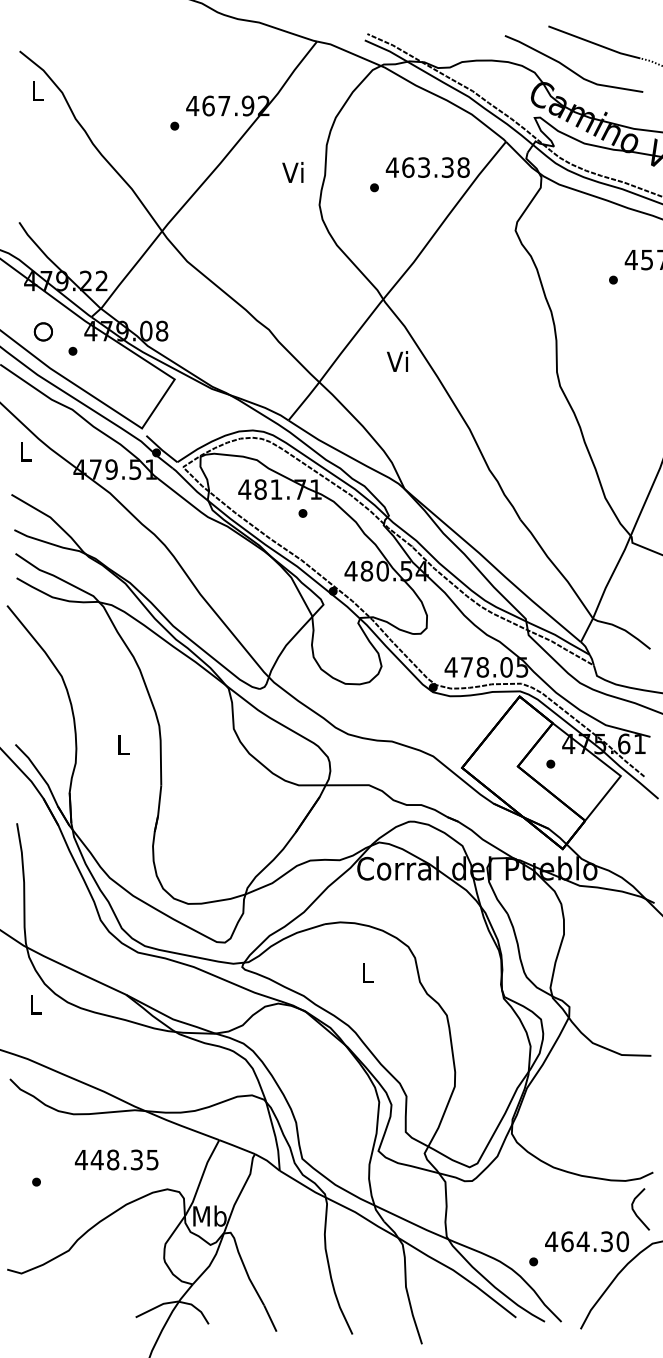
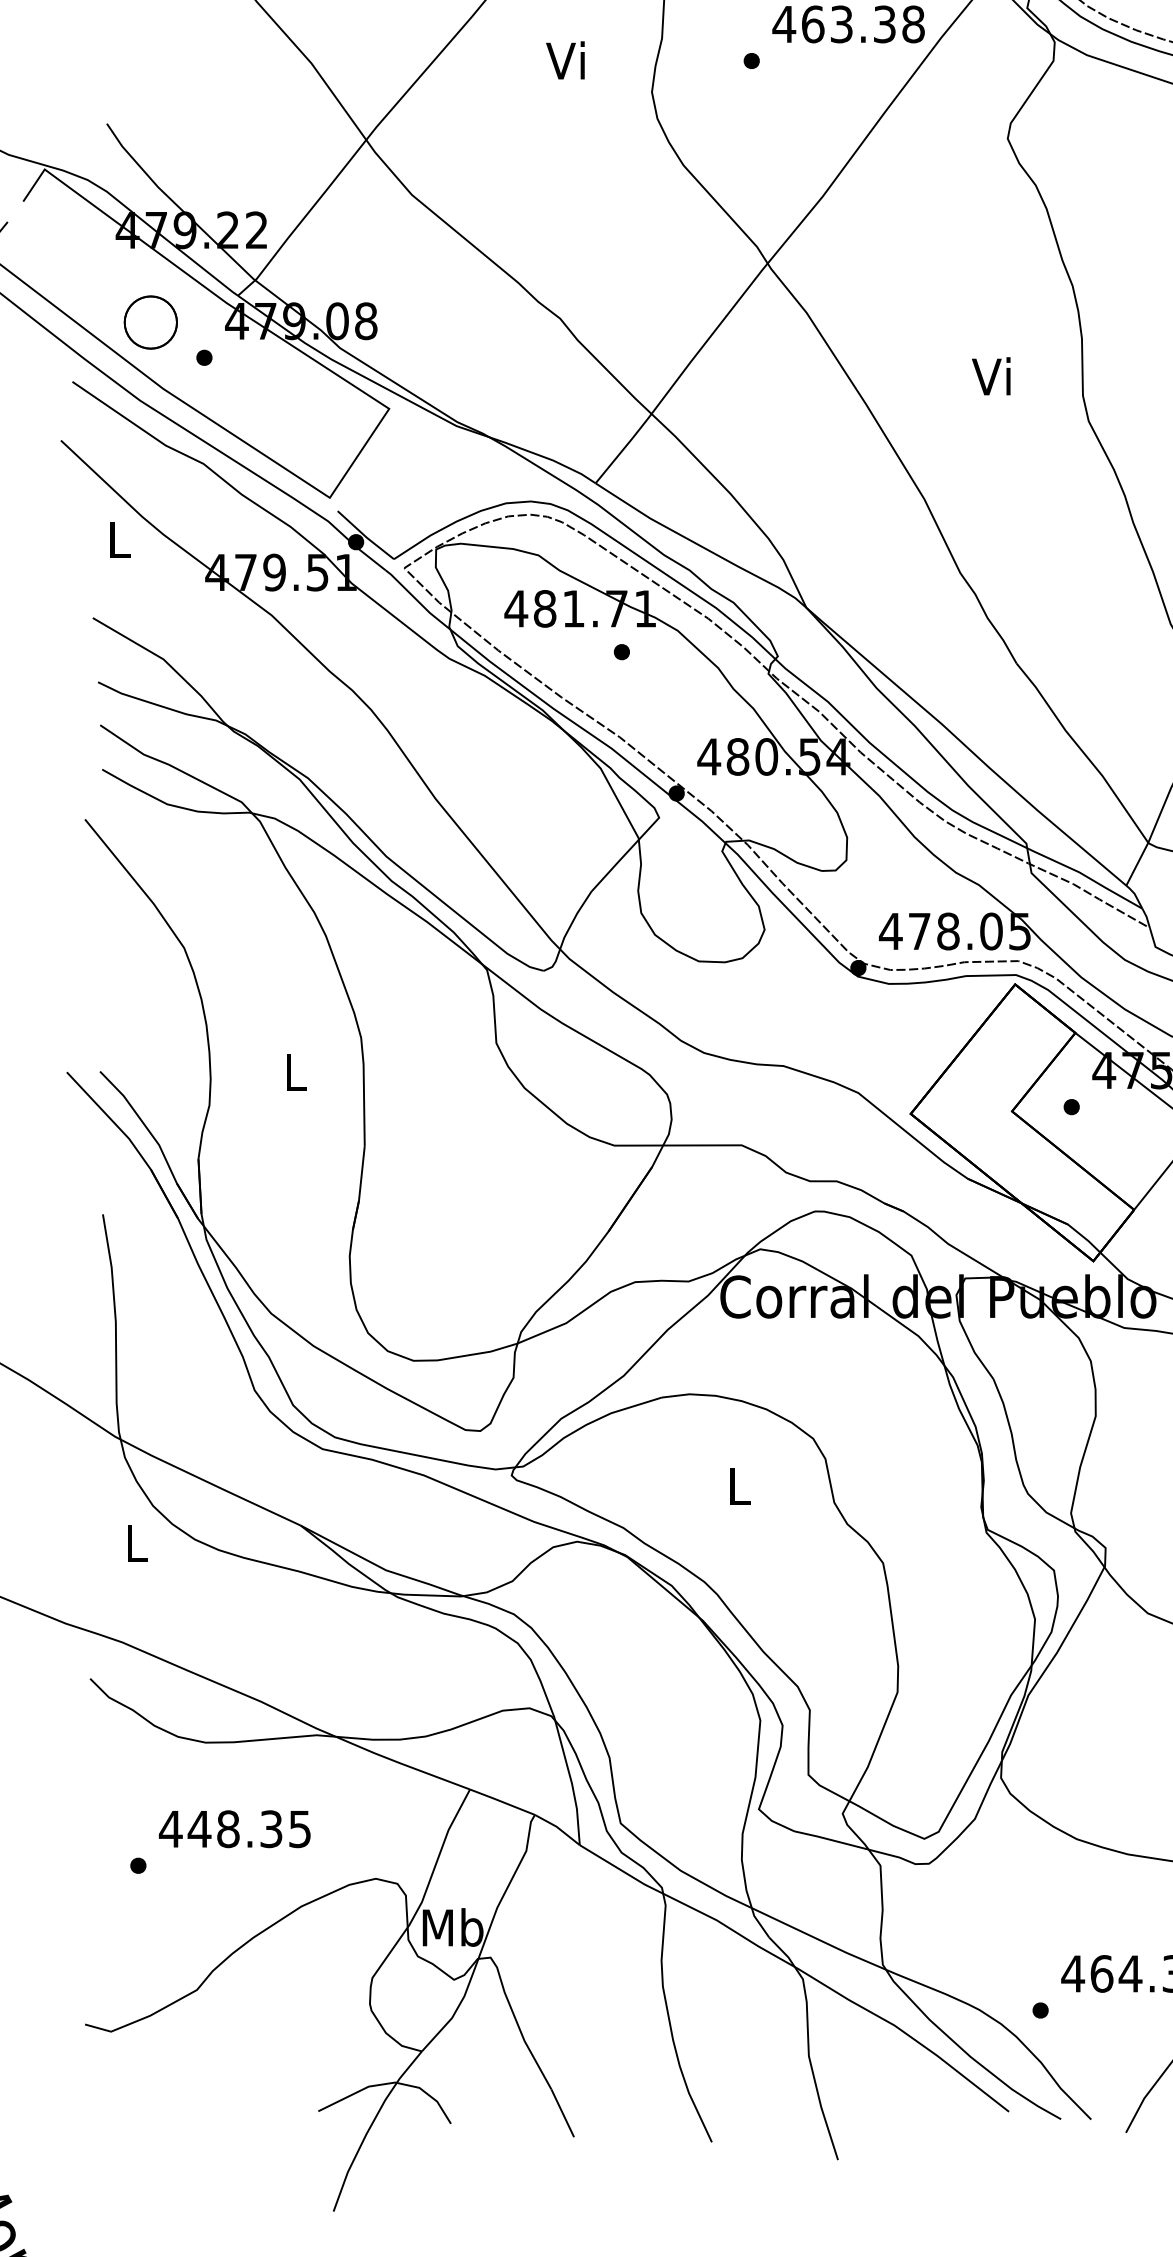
text: (292, 172) -> (564, 60), moved
part: (43, 331) -> (150, 321), size x1.67
text: (397, 361) -> (991, 376), moved
text: (116, 1159) -> (234, 1828), moved

